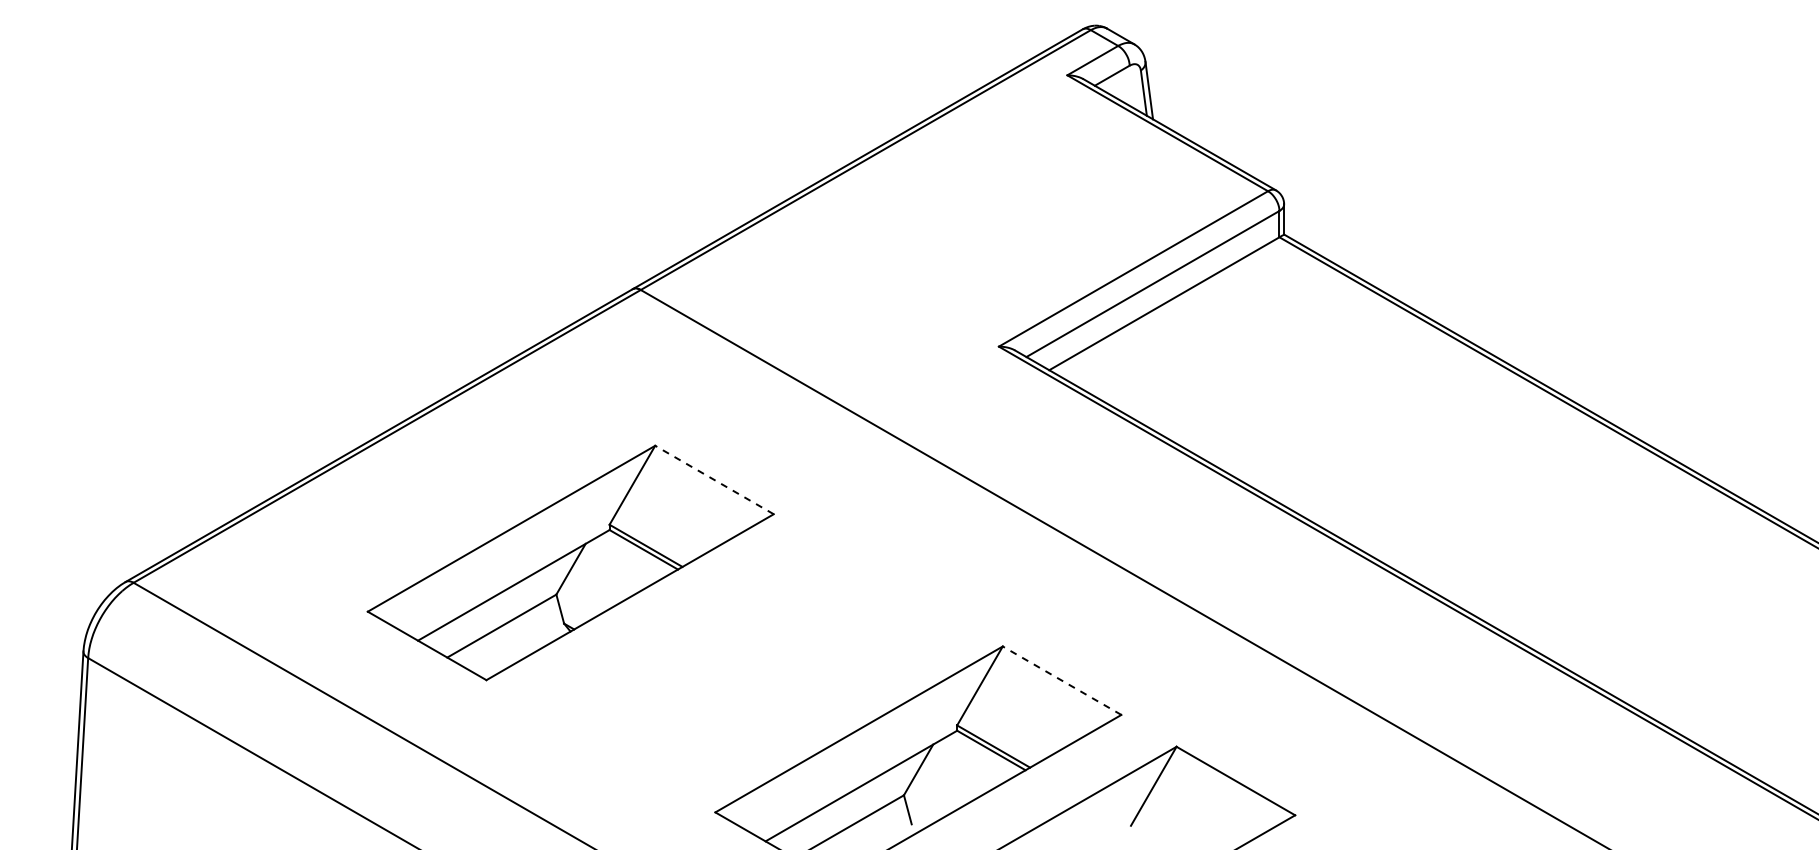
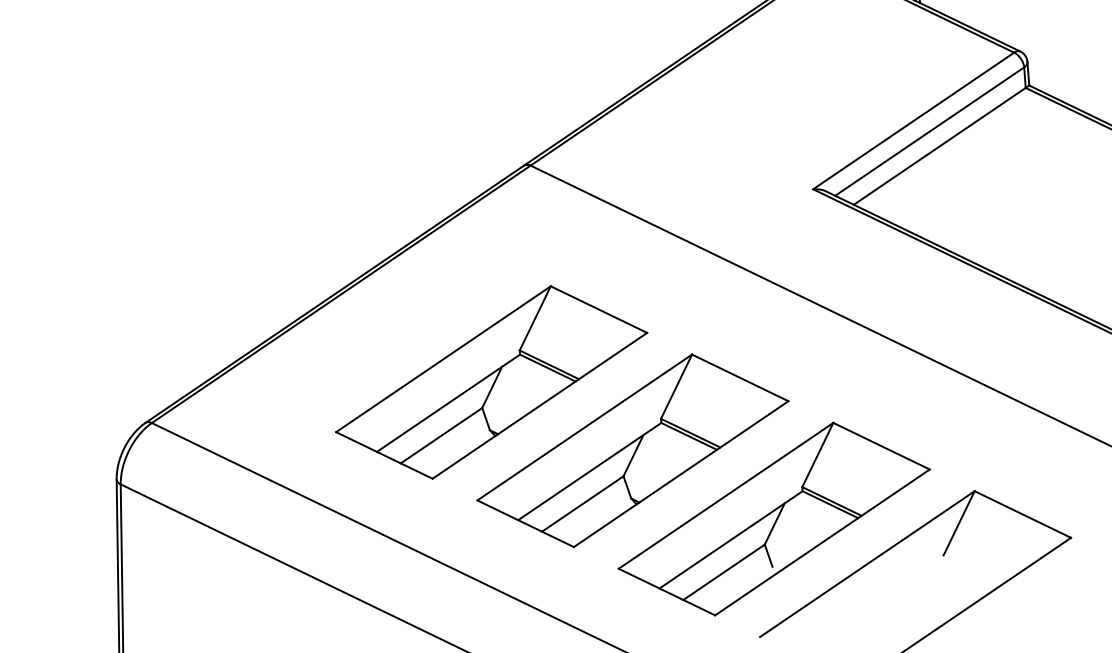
line: (714, 479) -> (598, 309), dashed -> solid
part: (744, 663) -> (632, 450), added
line: (1061, 680) -> (881, 446), dashed -> solid

